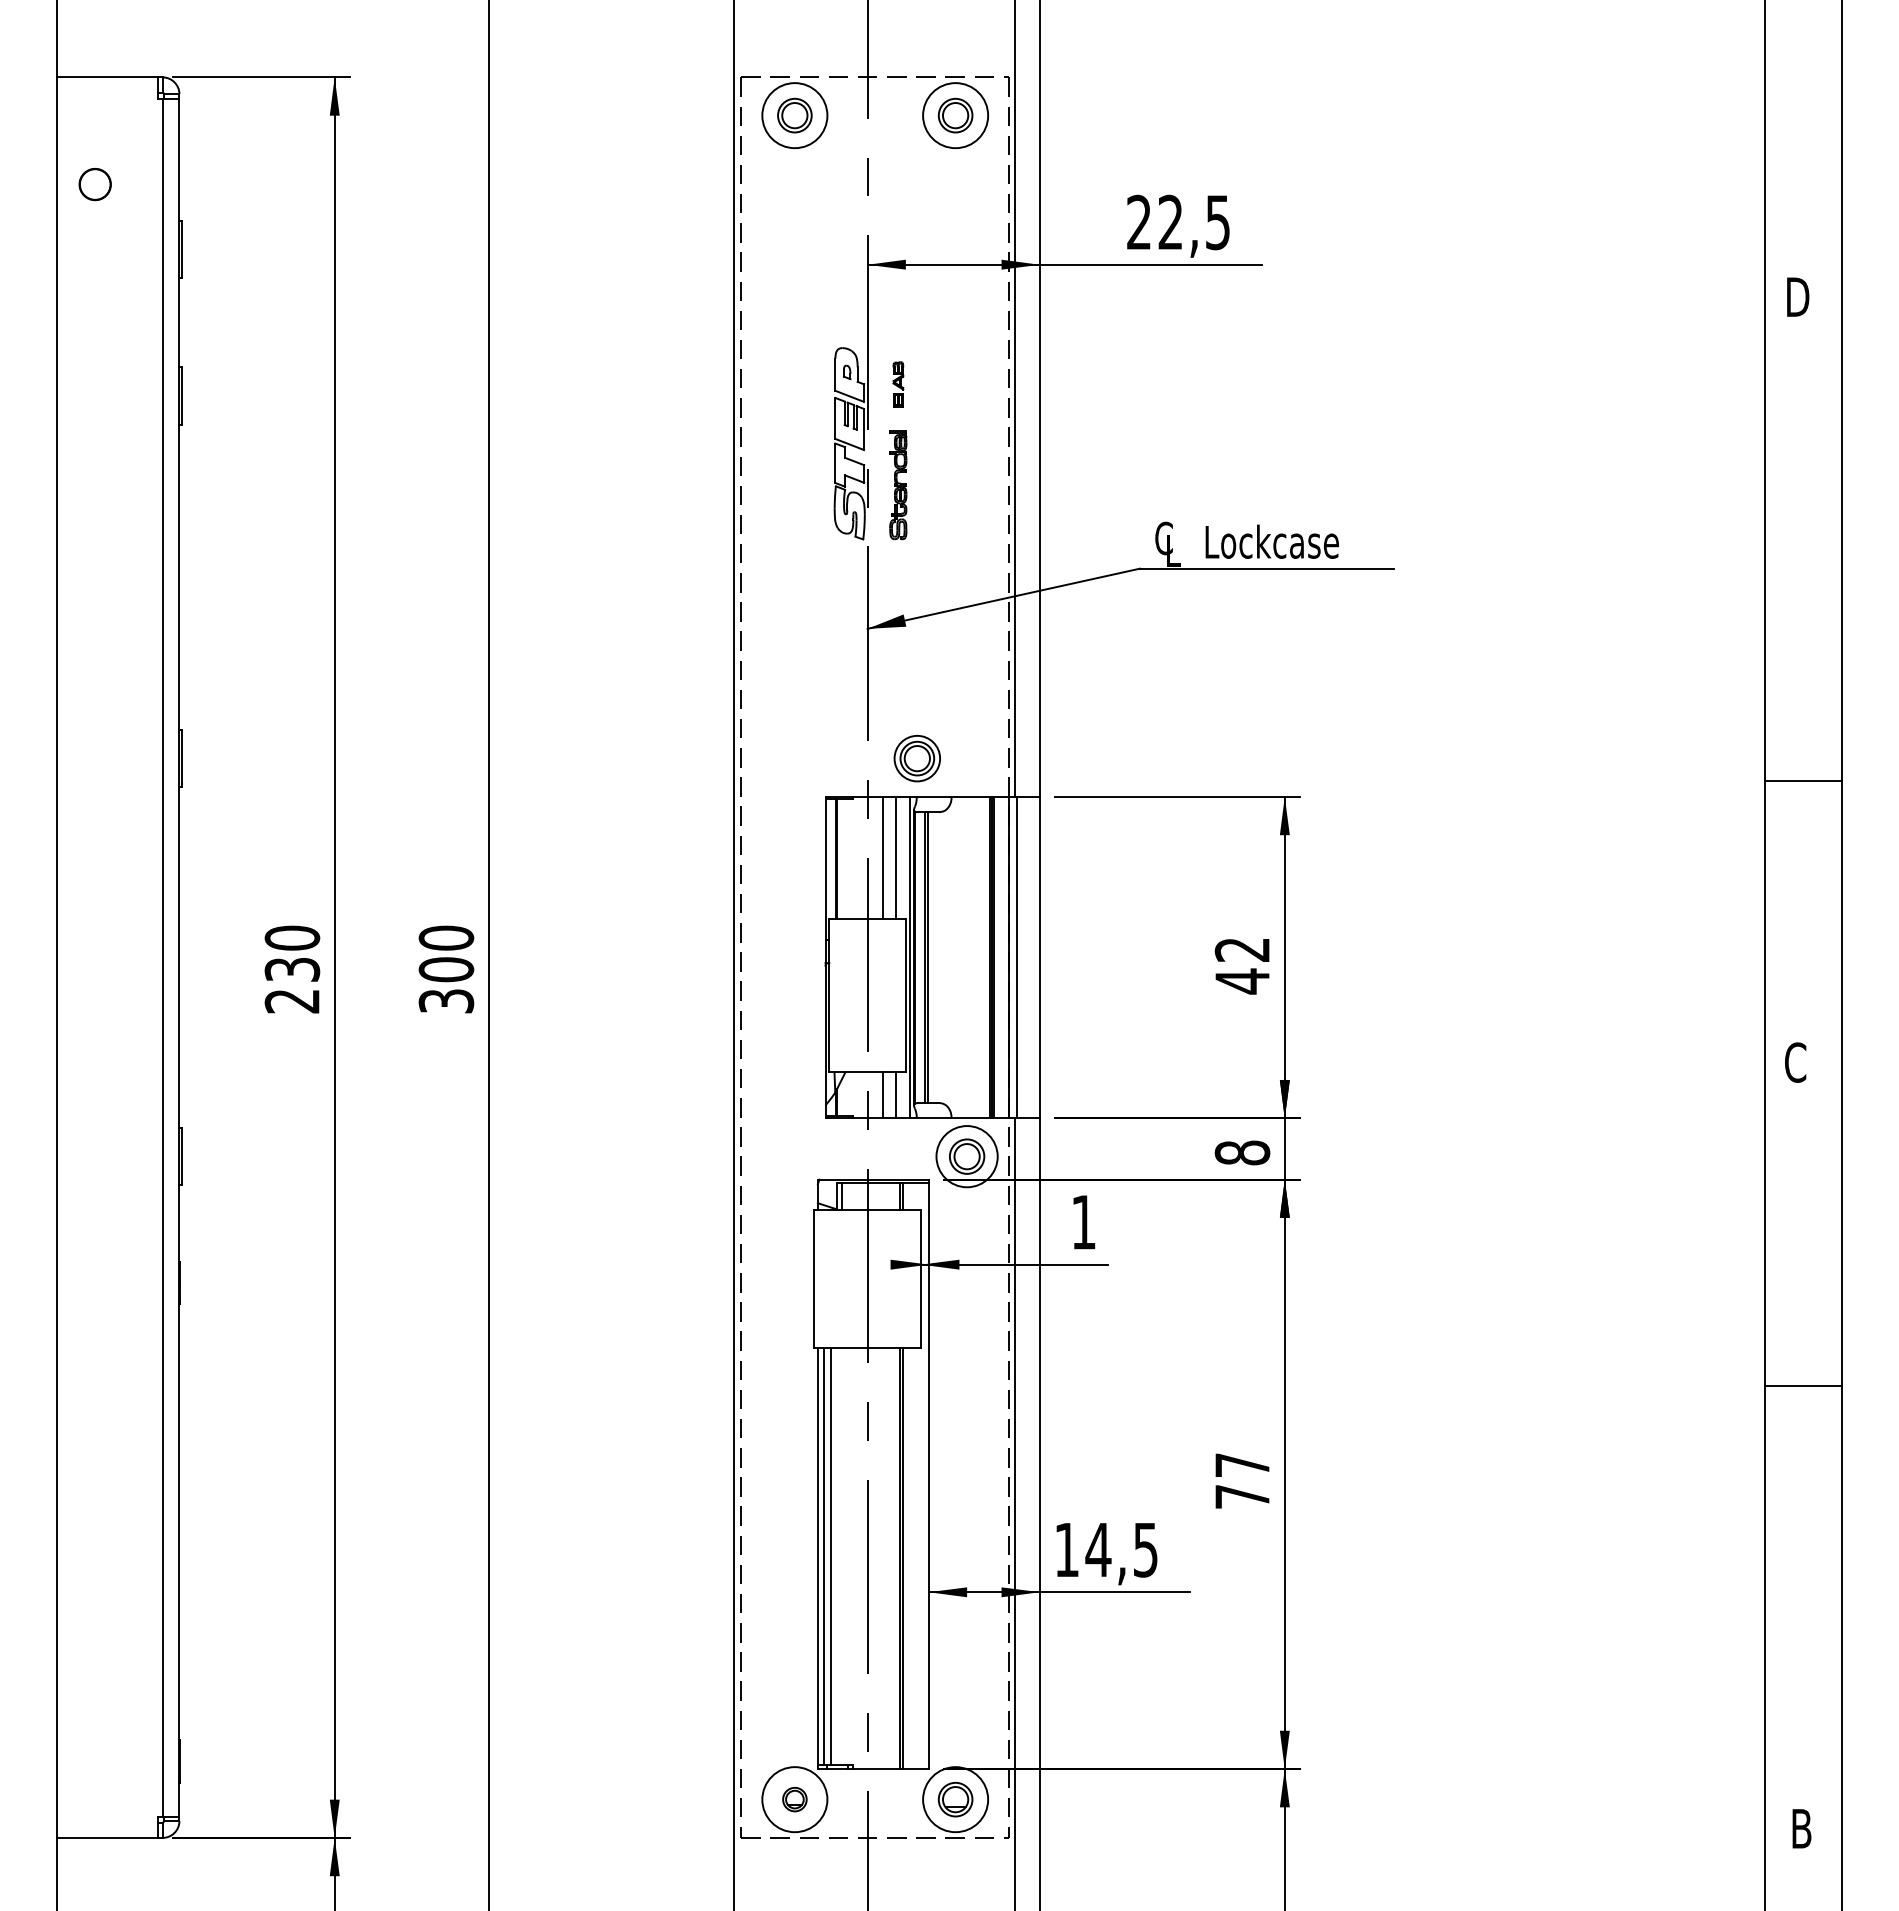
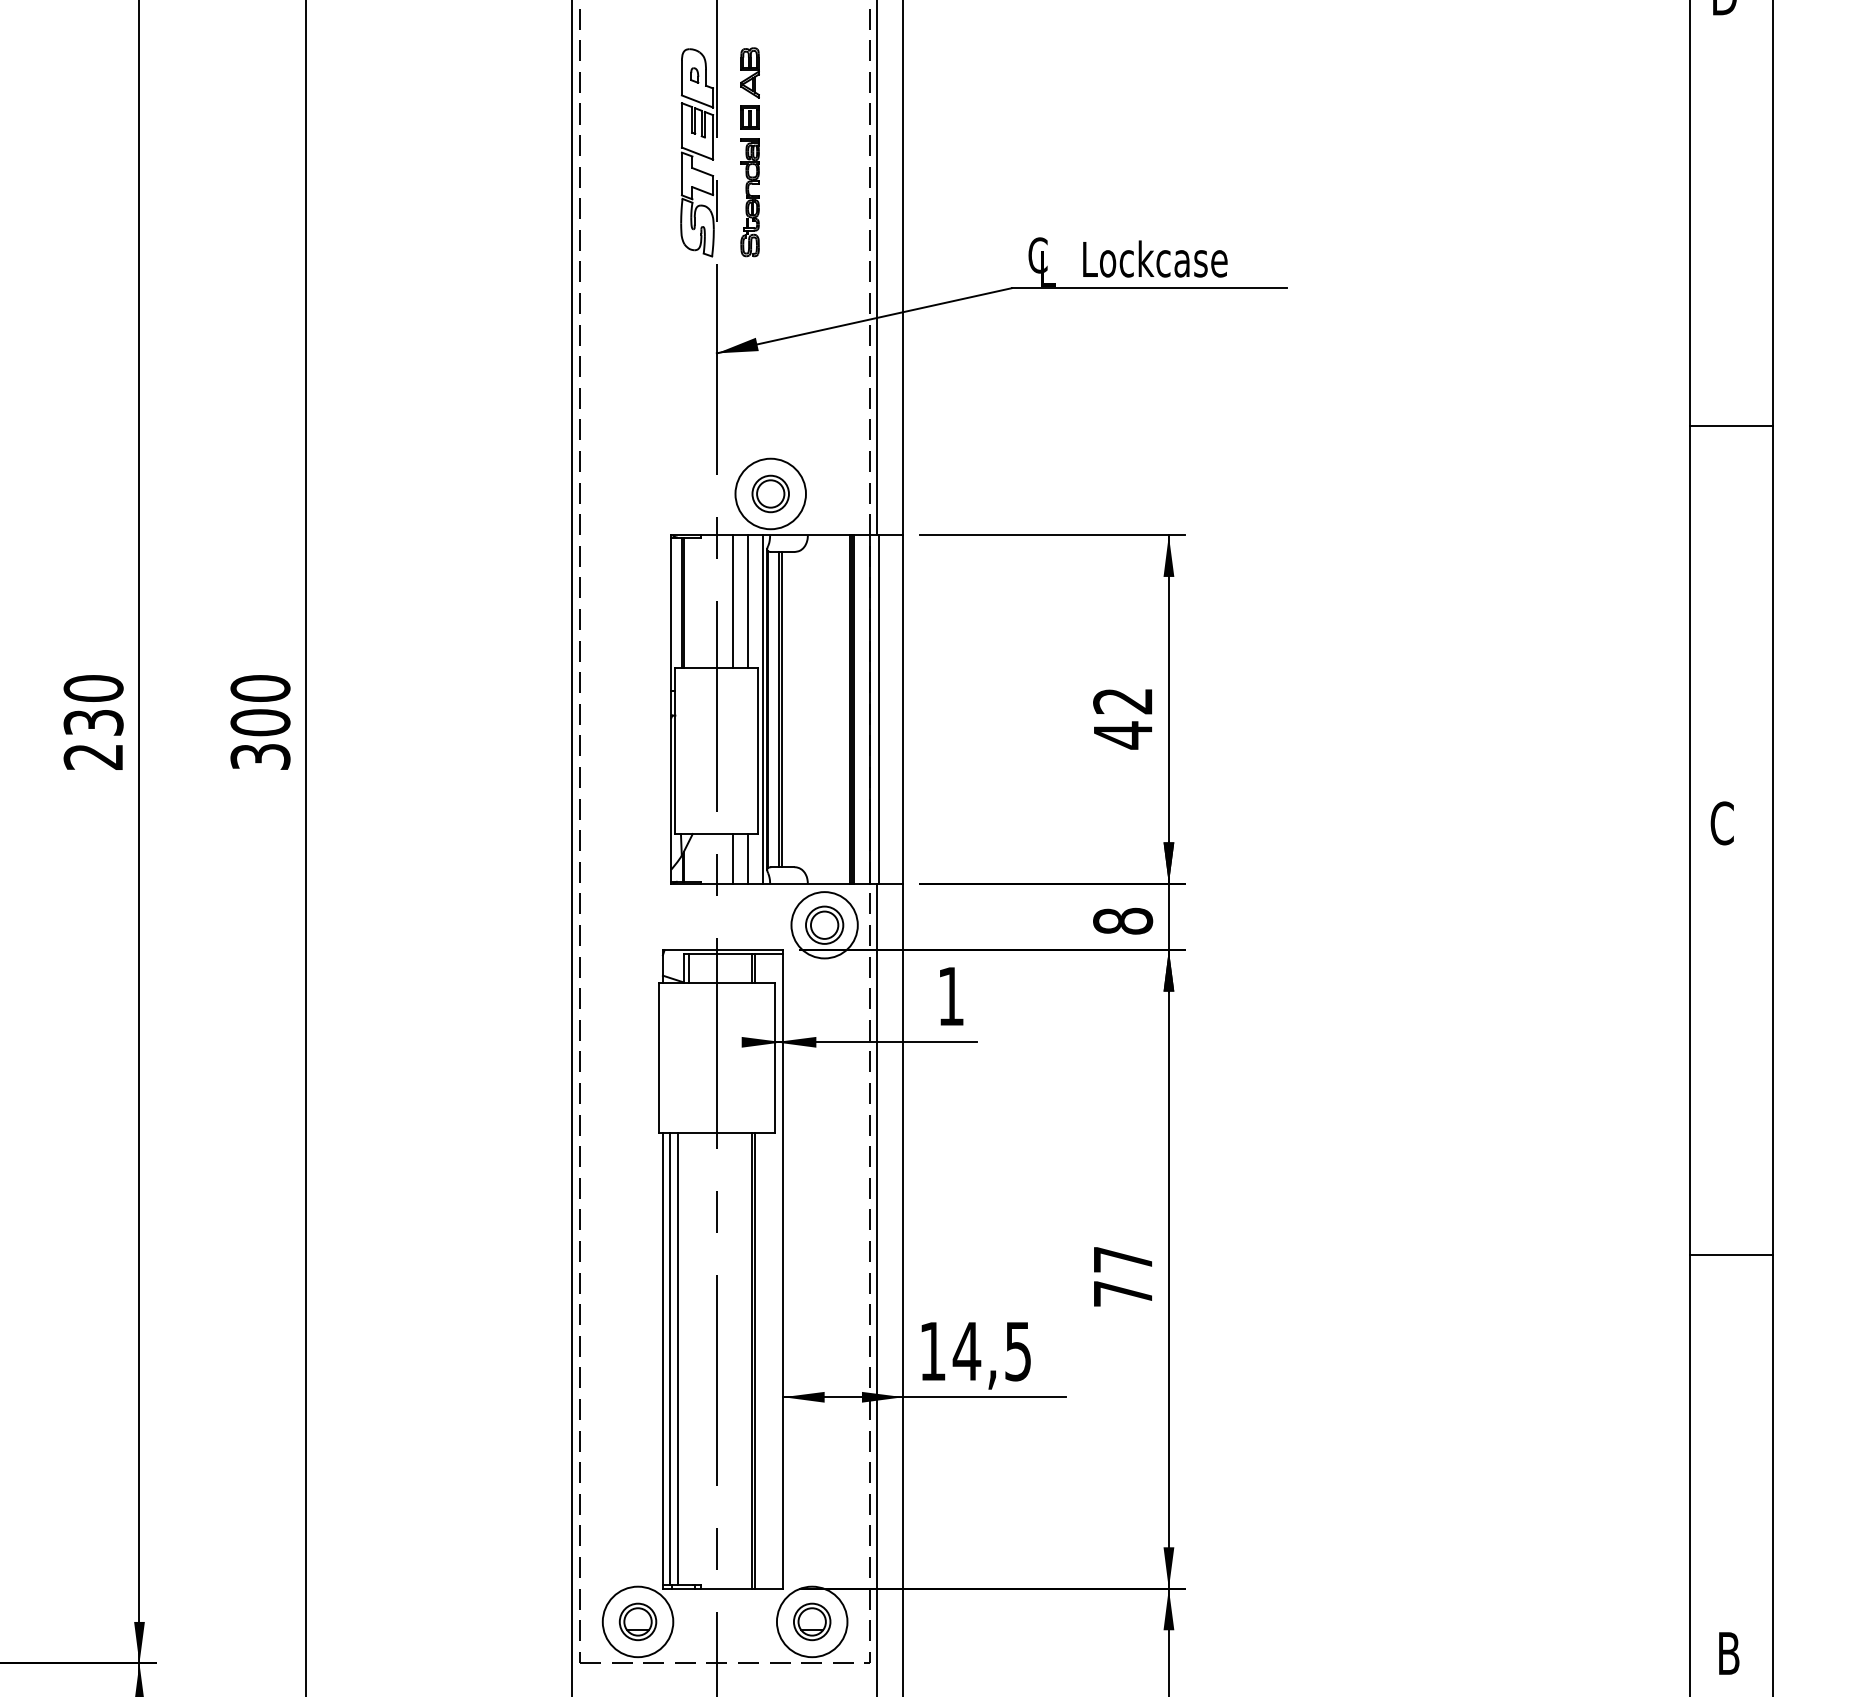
part: (898, 384) -> (750, 88), size x1.67
circle: (916, 758) -> (769, 493), size x1.43
line: (1803, 780) -> (1730, 425), moved
line: (1803, 1386) -> (1730, 1255), moved
part: (794, 1799) -> (637, 1621), size x1.43

